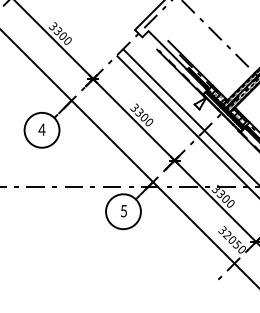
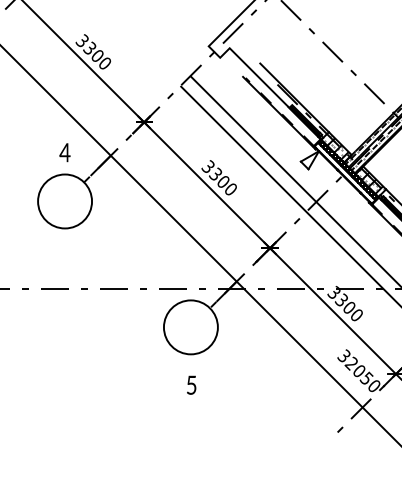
text: (41, 129) -> (64, 152), moved
text: (123, 211) -> (190, 385), moved

